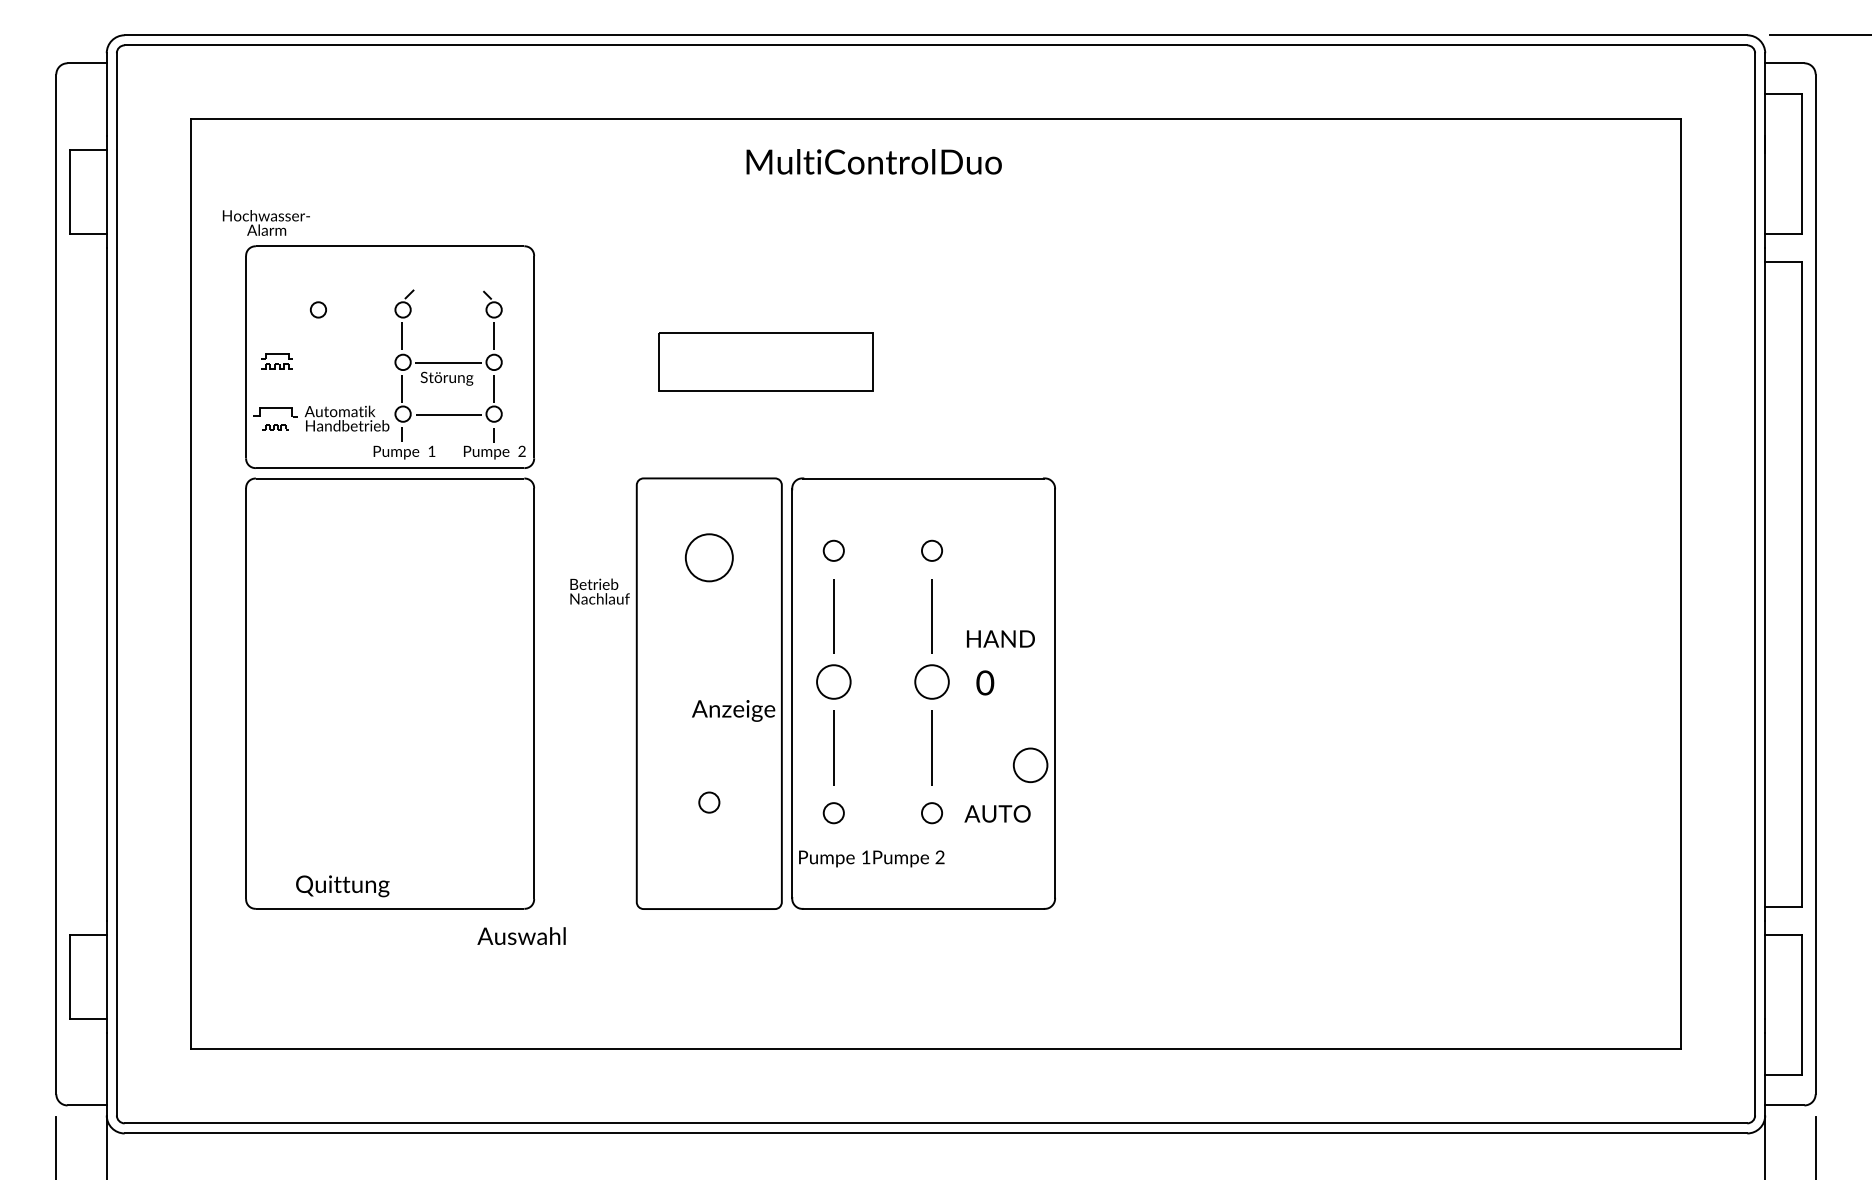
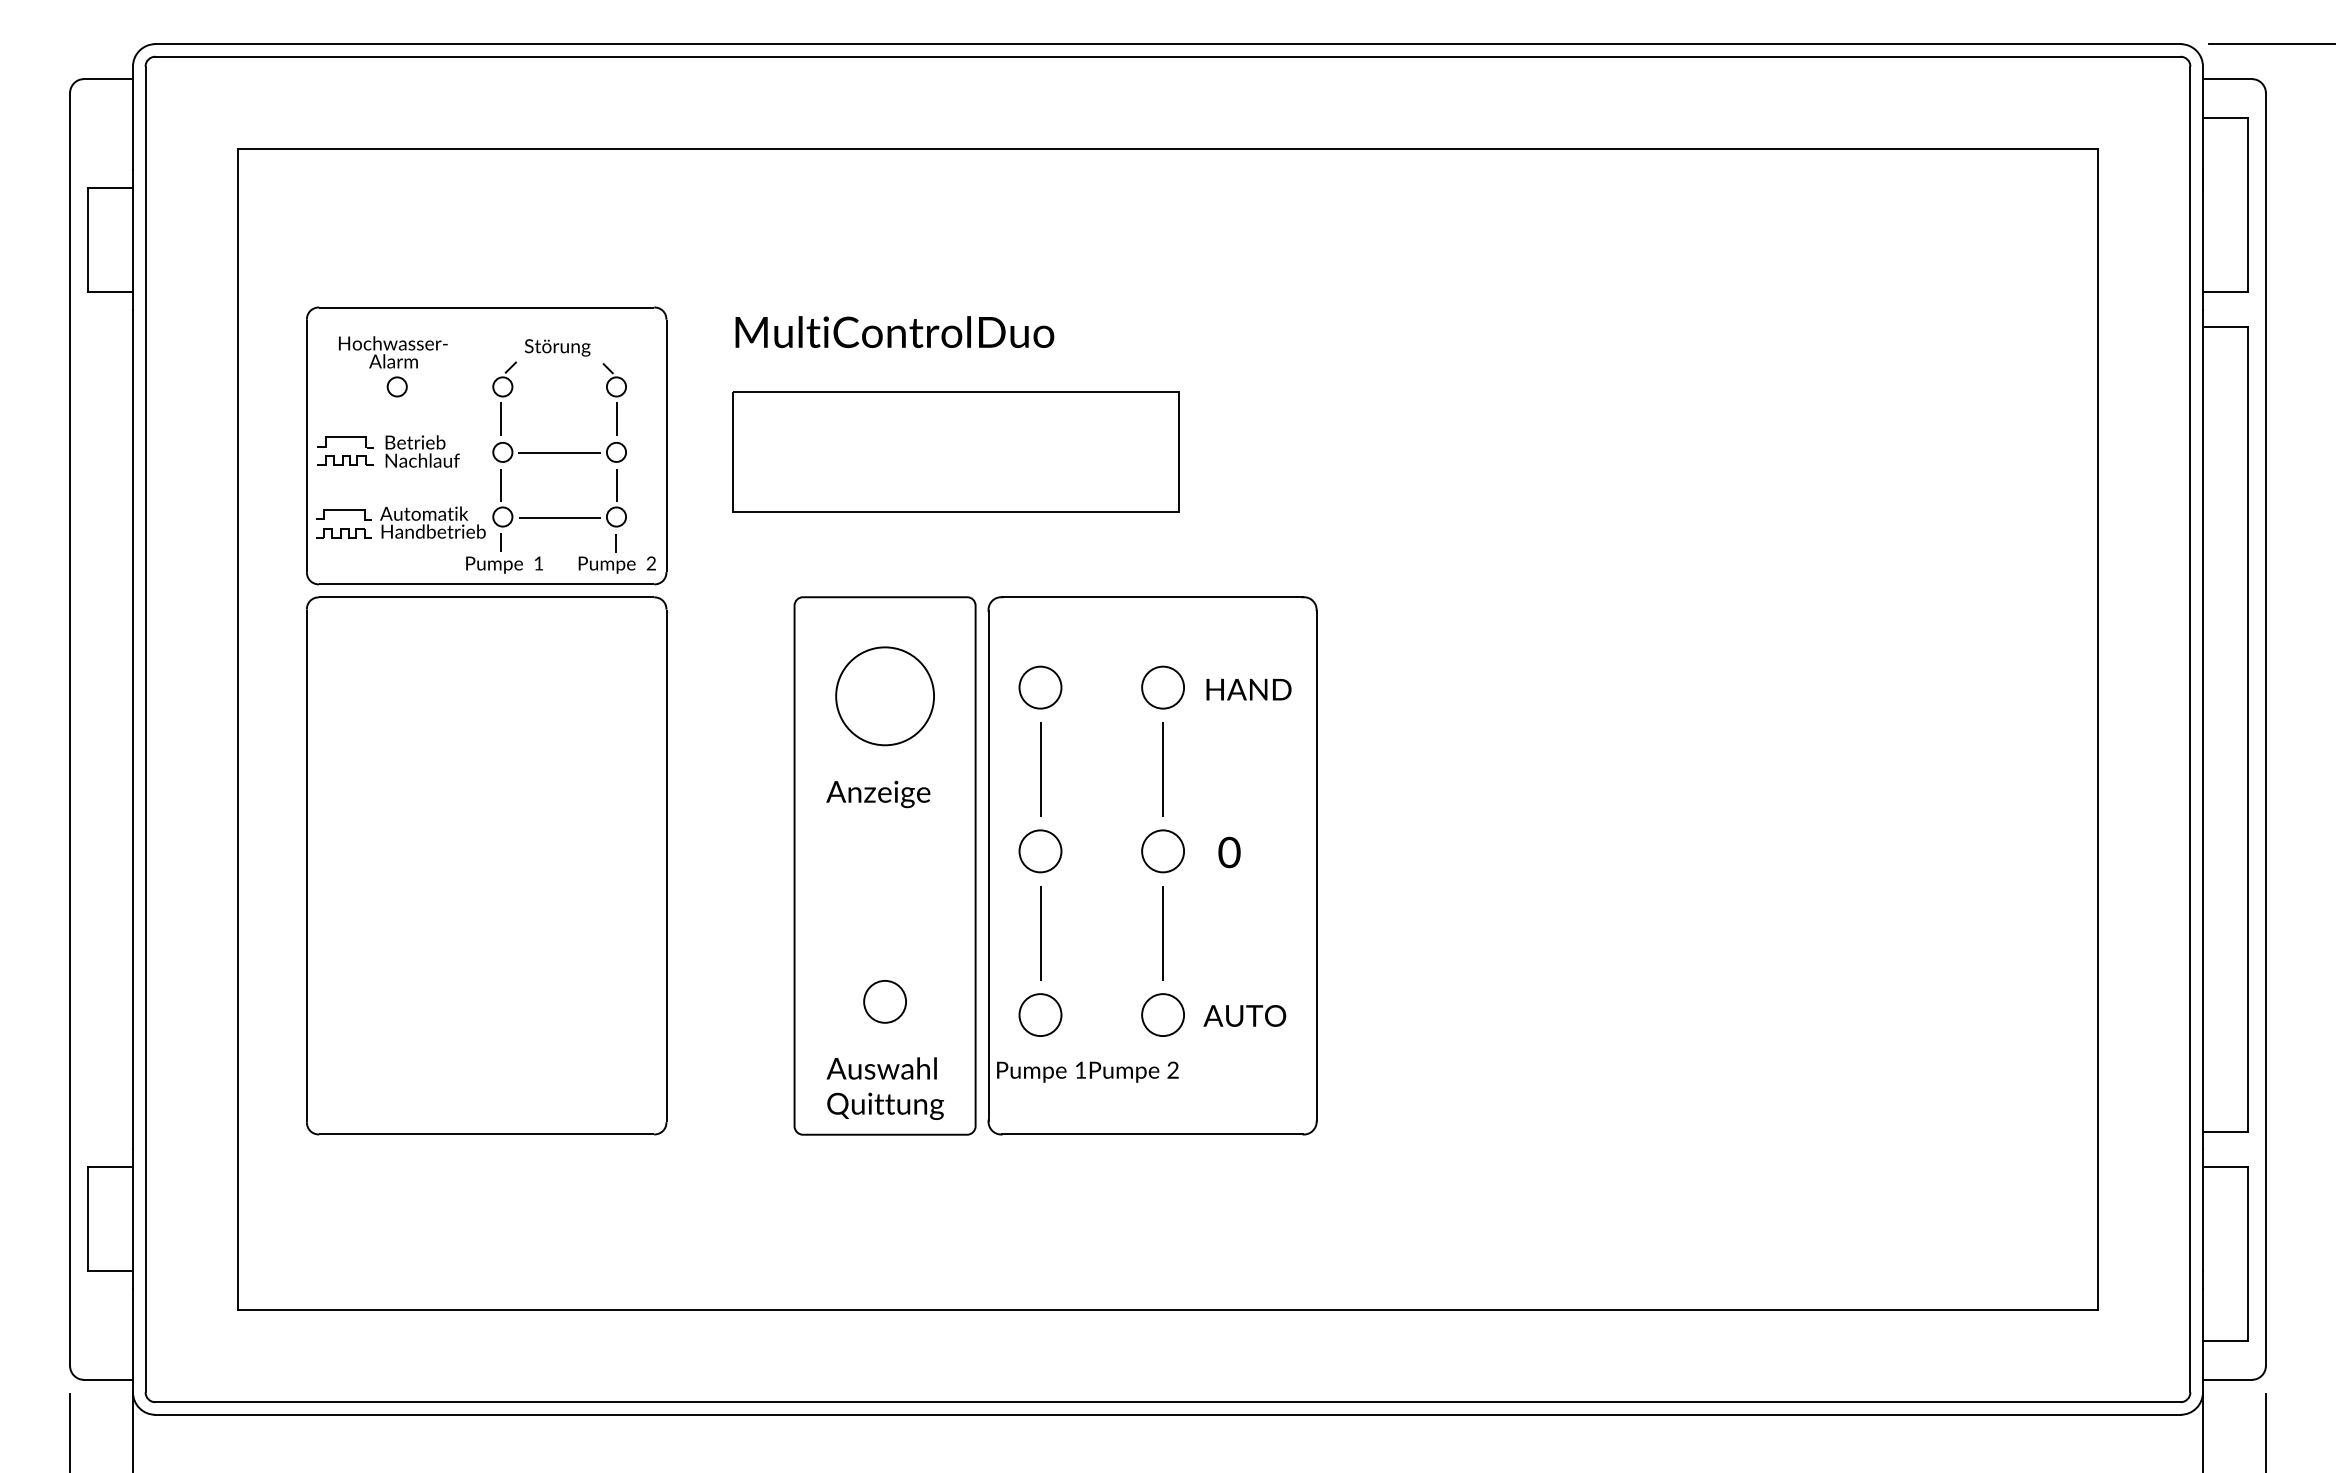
text: (873, 162) -> (894, 332), moved
text: (266, 223) -> (393, 352), moved
part: (277, 360) -> (345, 450), size x1.43
part: (765, 361) -> (955, 451), size x1.67
text: (446, 378) -> (557, 347), moved
part: (275, 427) -> (343, 533), size x1.67
circle: (833, 550) -> (1040, 687), size x1.67
circle: (932, 550) -> (1163, 687), size x1.67
circle: (709, 557) -> (885, 696), size x1.67
text: (599, 591) -> (422, 451), moved
text: (1000, 638) -> (1248, 689), moved
text: (733, 710) -> (878, 794), moved
circle: (1030, 765) -> (1285, 955), removed
circle: (709, 802) -> (885, 1001), size x1.67
circle: (833, 813) -> (1040, 1015), size x1.67
circle: (932, 813) -> (1163, 1015), size x1.67
text: (342, 885) -> (885, 1105), moved
text: (521, 936) -> (881, 1068), moved

